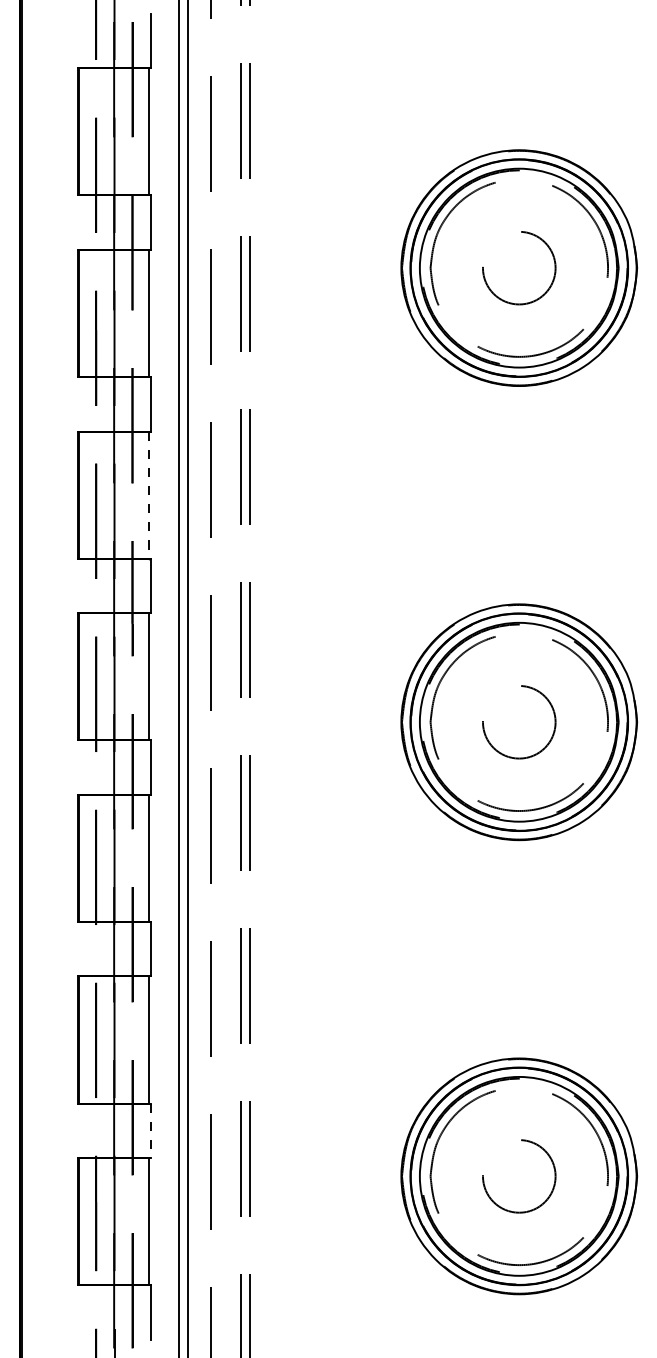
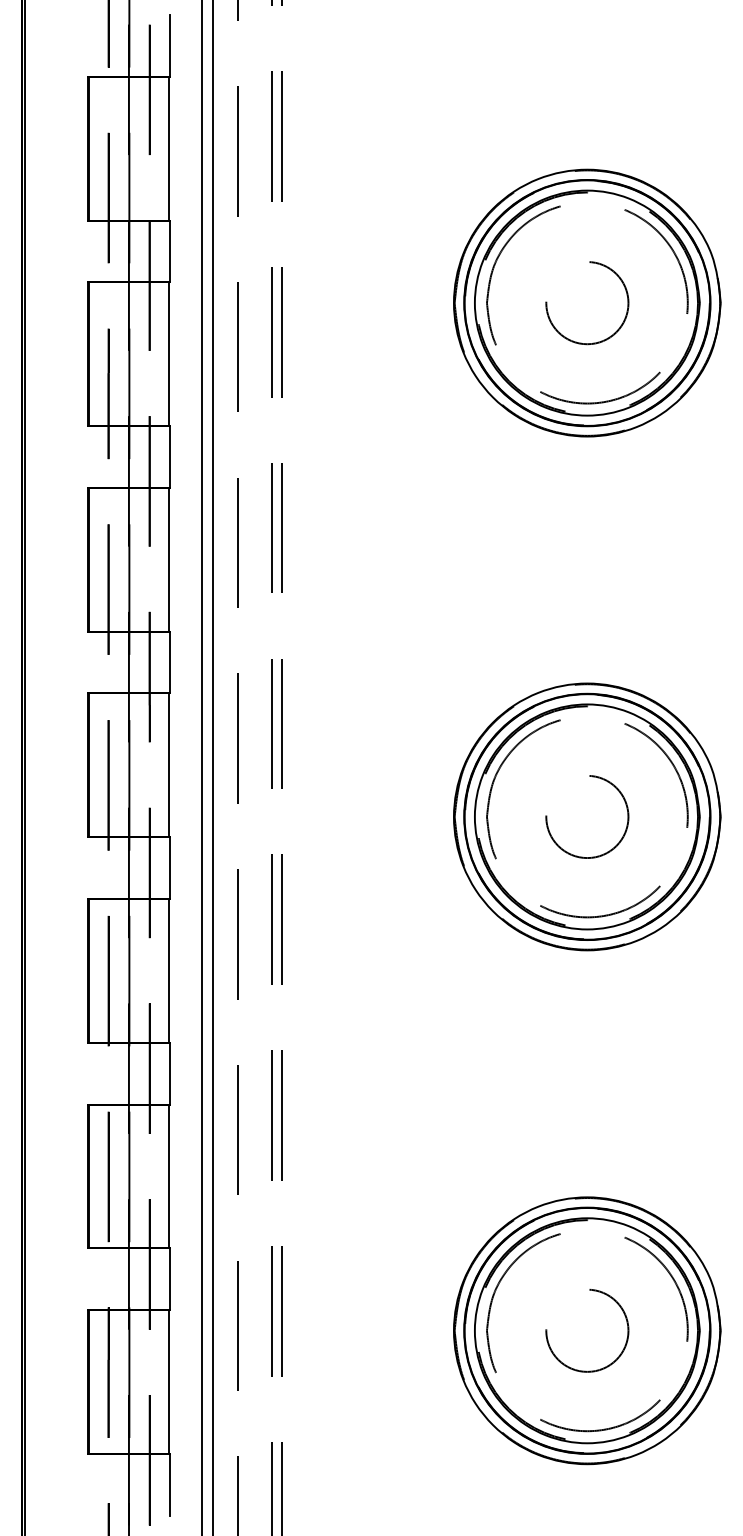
line: (149, 494) -> (168, 559), dashed -> solid
line: (150, 1131) -> (170, 1279), dashed -> solid

